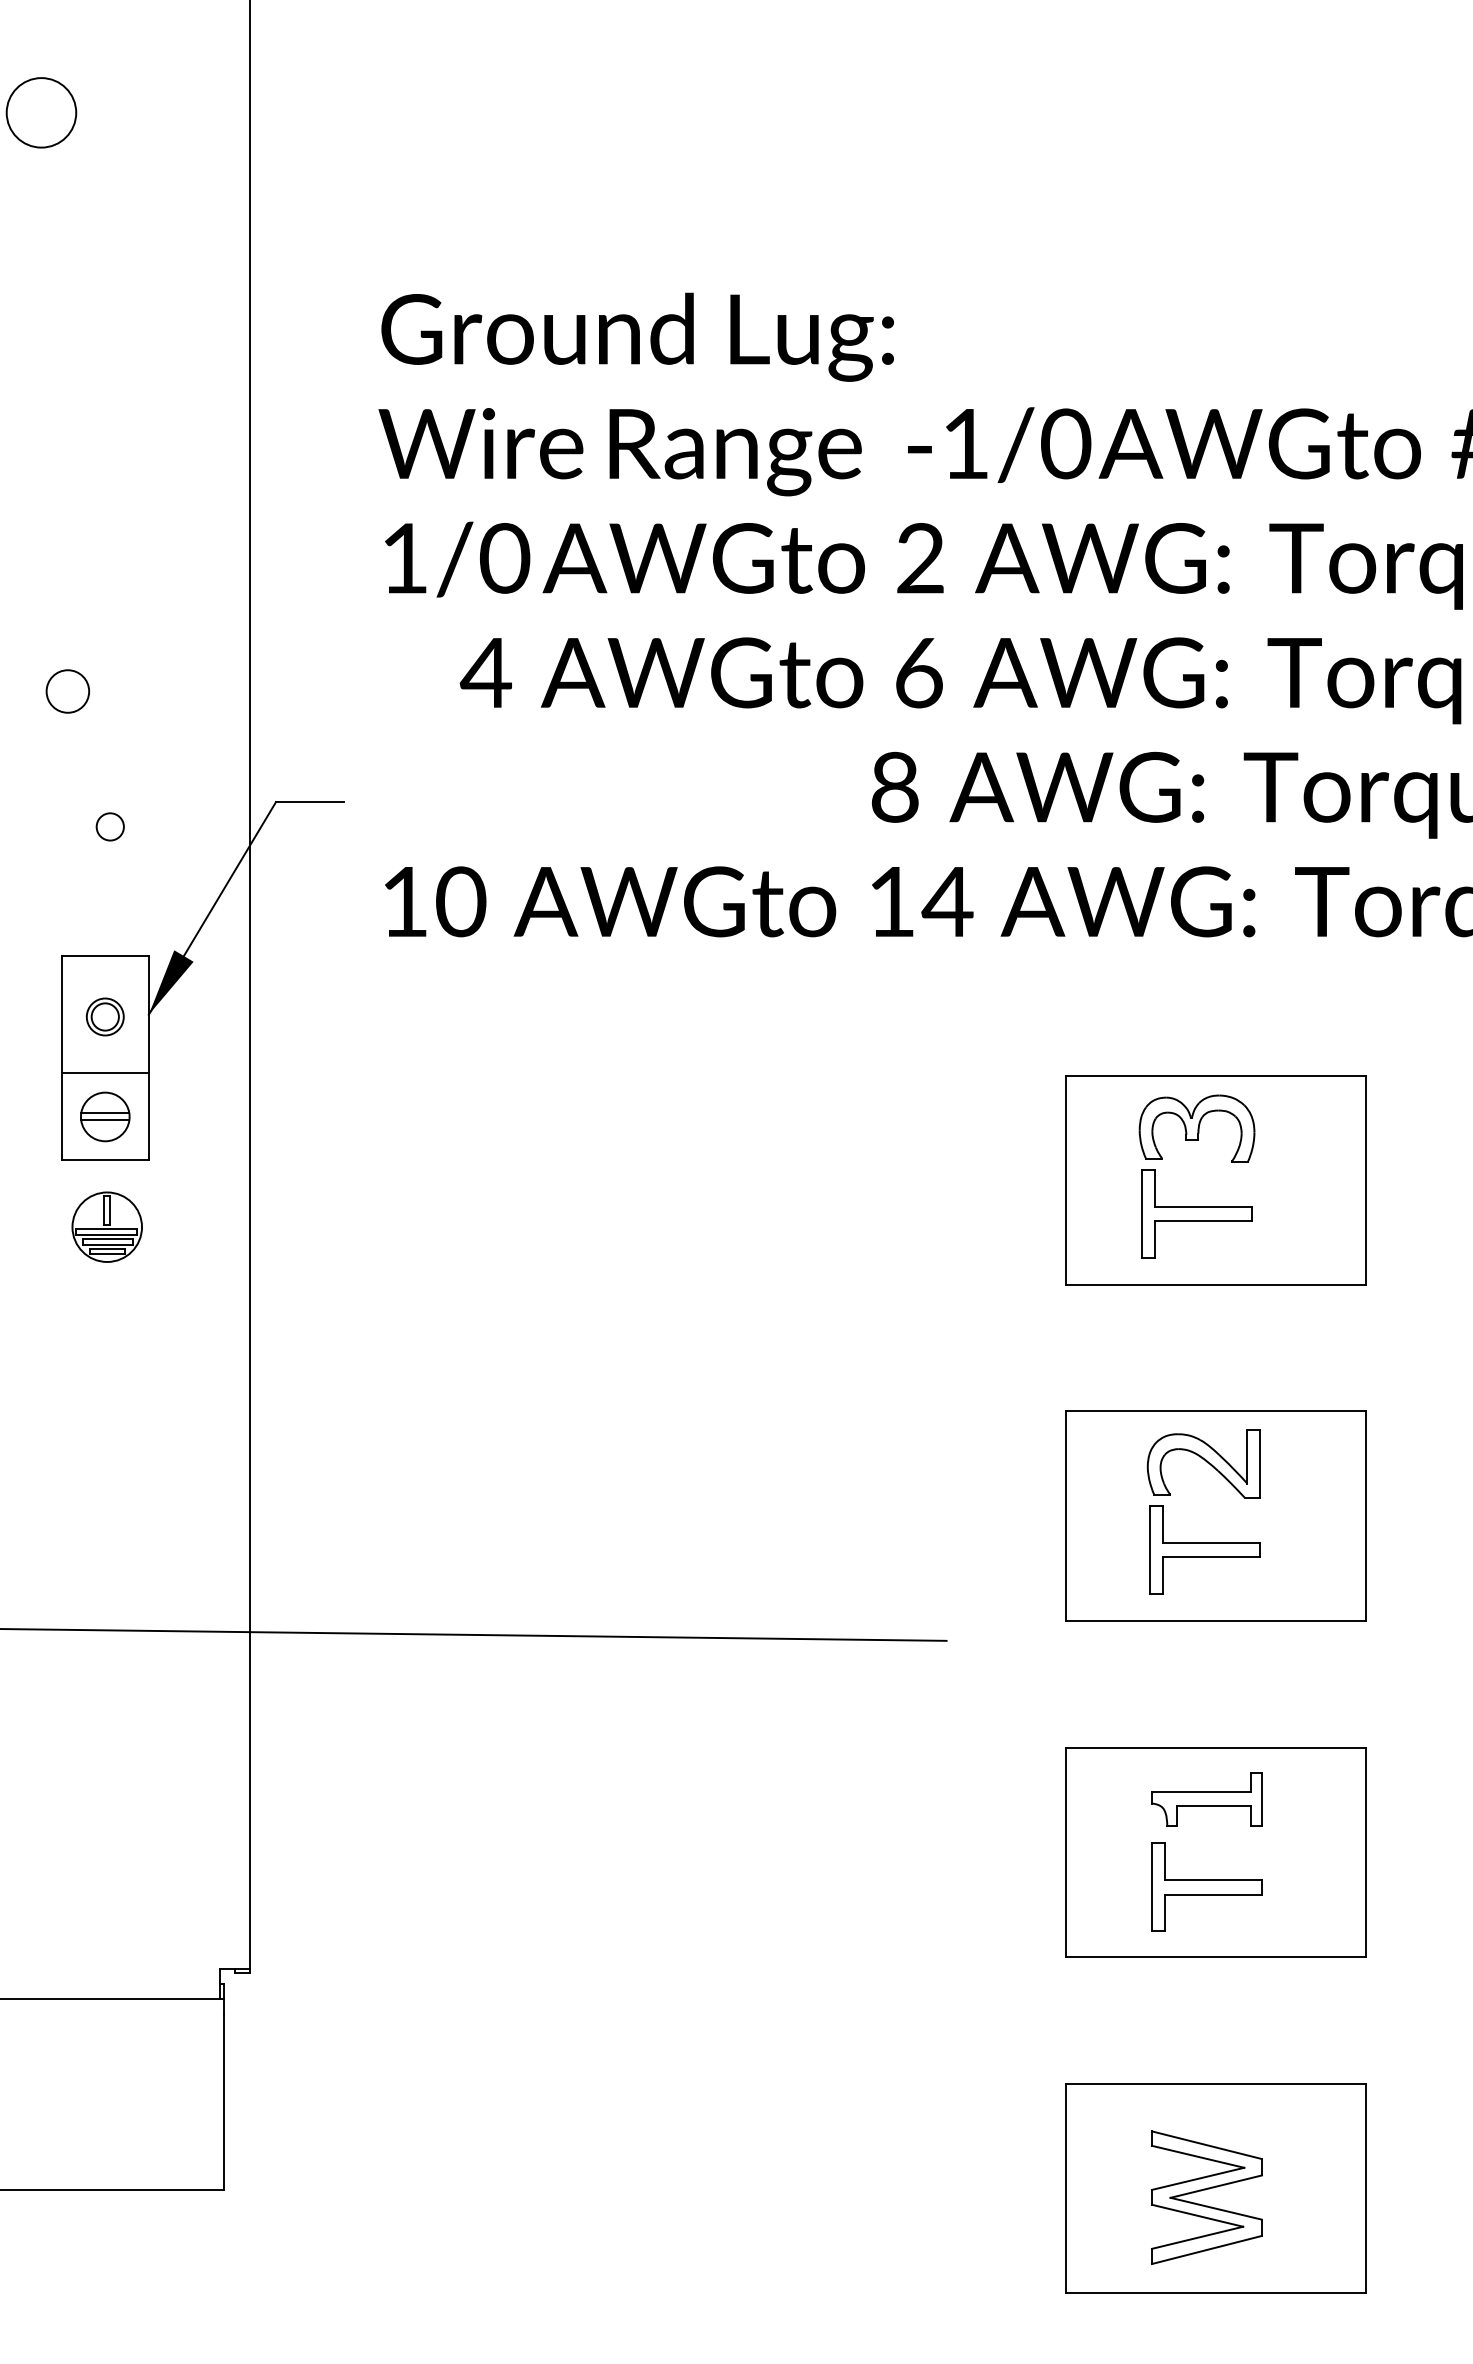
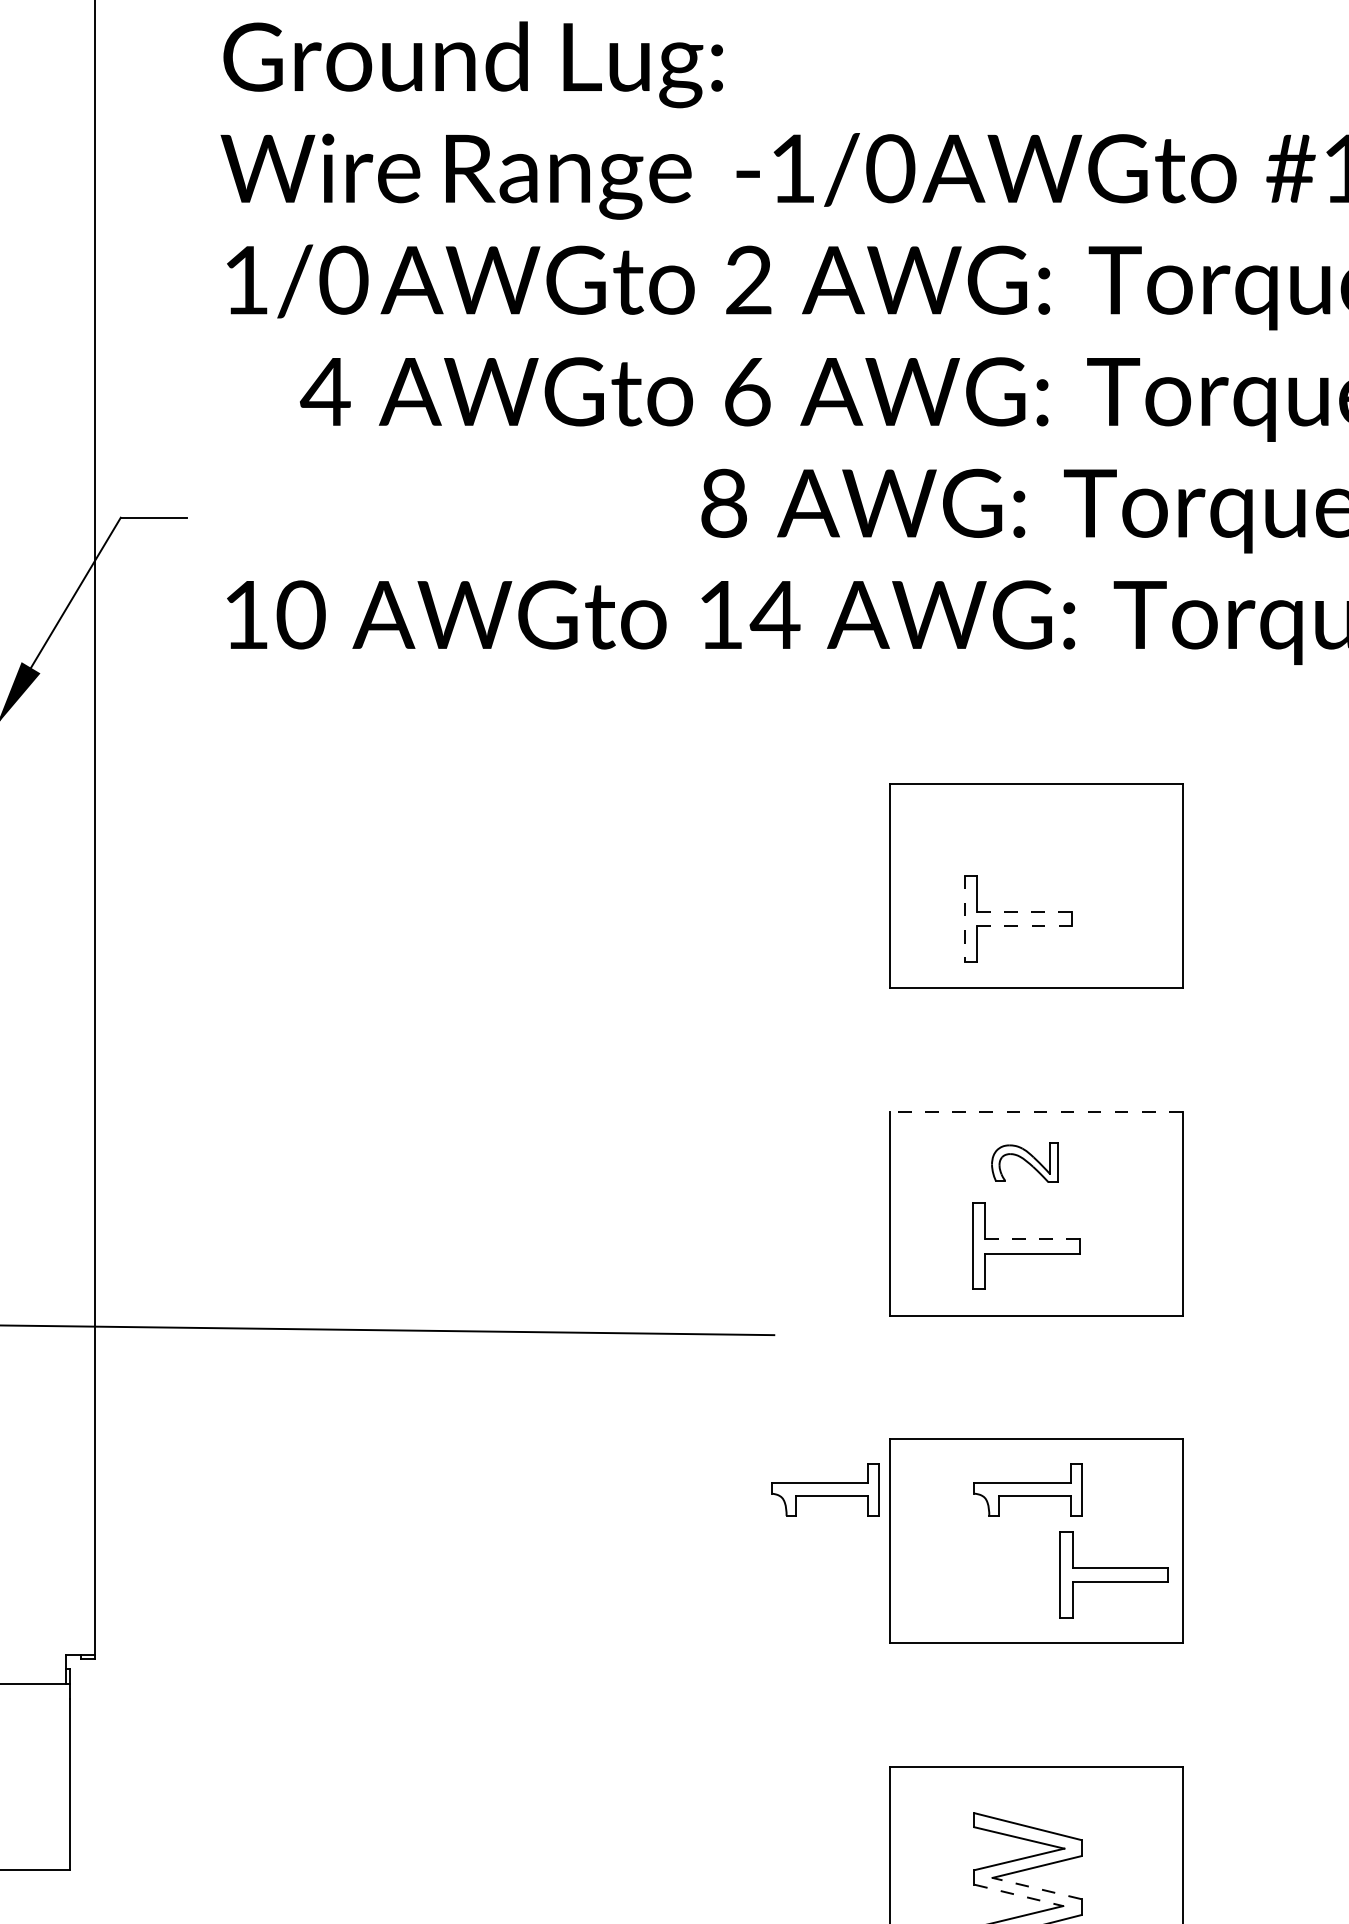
part: (1196, 1128) -> (1017, 835), removed
line: (1203, 1206) -> (1024, 911), solid -> dashed
line: (1141, 1214) -> (964, 919), solid -> dashed
line: (1203, 1221) -> (1024, 926), solid -> dashed
line: (1215, 1411) -> (1036, 1111), solid -> dashed
part: (1203, 1463) -> (1024, 1162), size x0.6
line: (1211, 1542) -> (1032, 1239), solid -> dashed
part: (998, 1799) -> (824, 1489), added
part: (1206, 1886) -> (1113, 1574), moved
line: (1216, 2208) -> (1037, 1888), solid -> dashed
line: (1197, 2215) -> (1018, 1895), solid -> dashed

